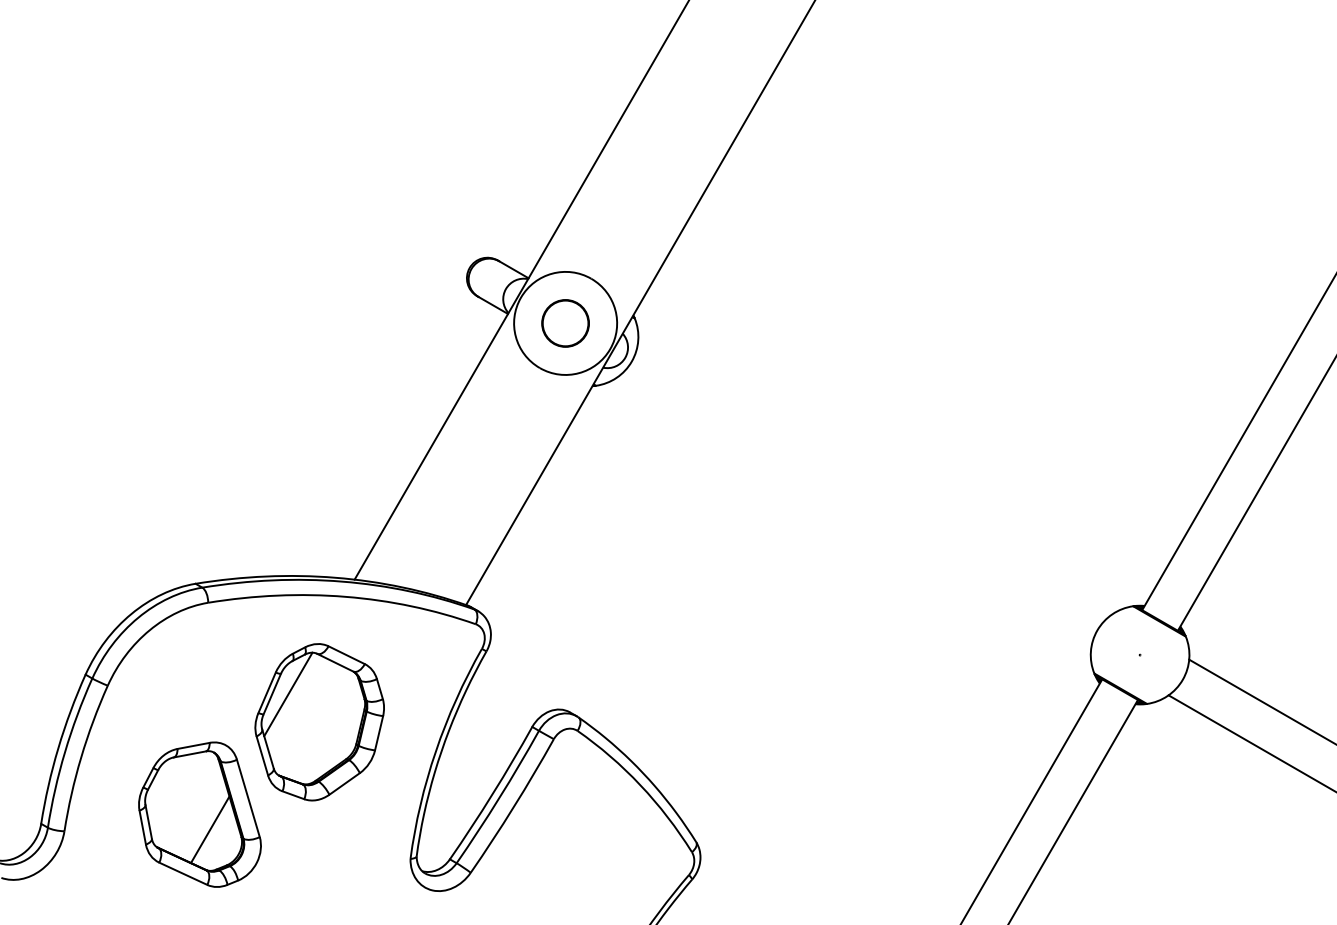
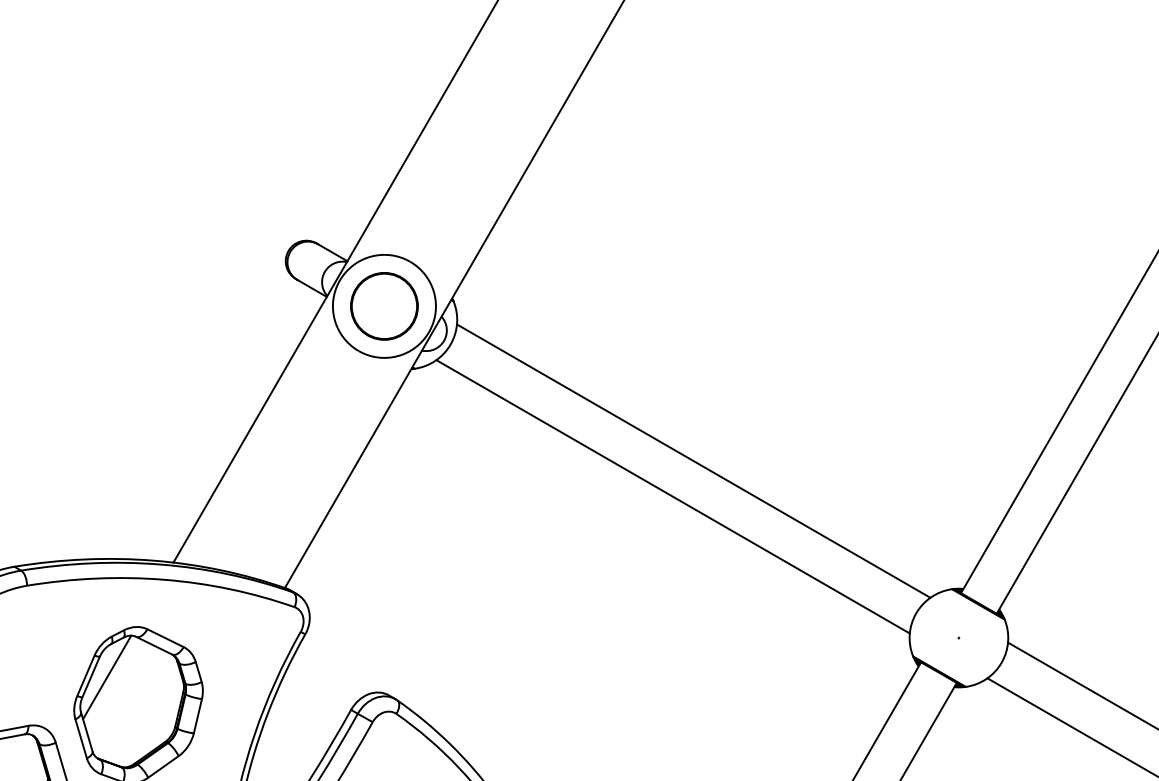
circle: (565, 323) -> (384, 306), size x1.43
line: (874, 477) -> (693, 460), added
line: (853, 513) -> (672, 496), added

